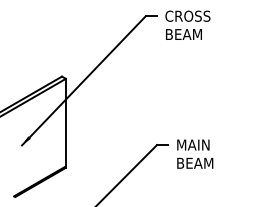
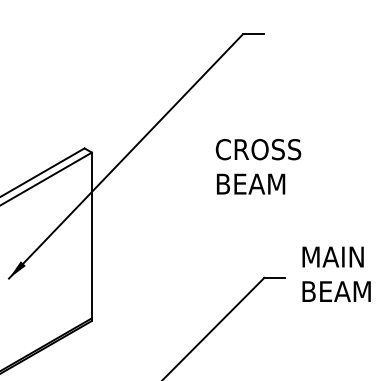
text: (187, 24) -> (257, 165), moved
text: (195, 153) -> (337, 273), moved

